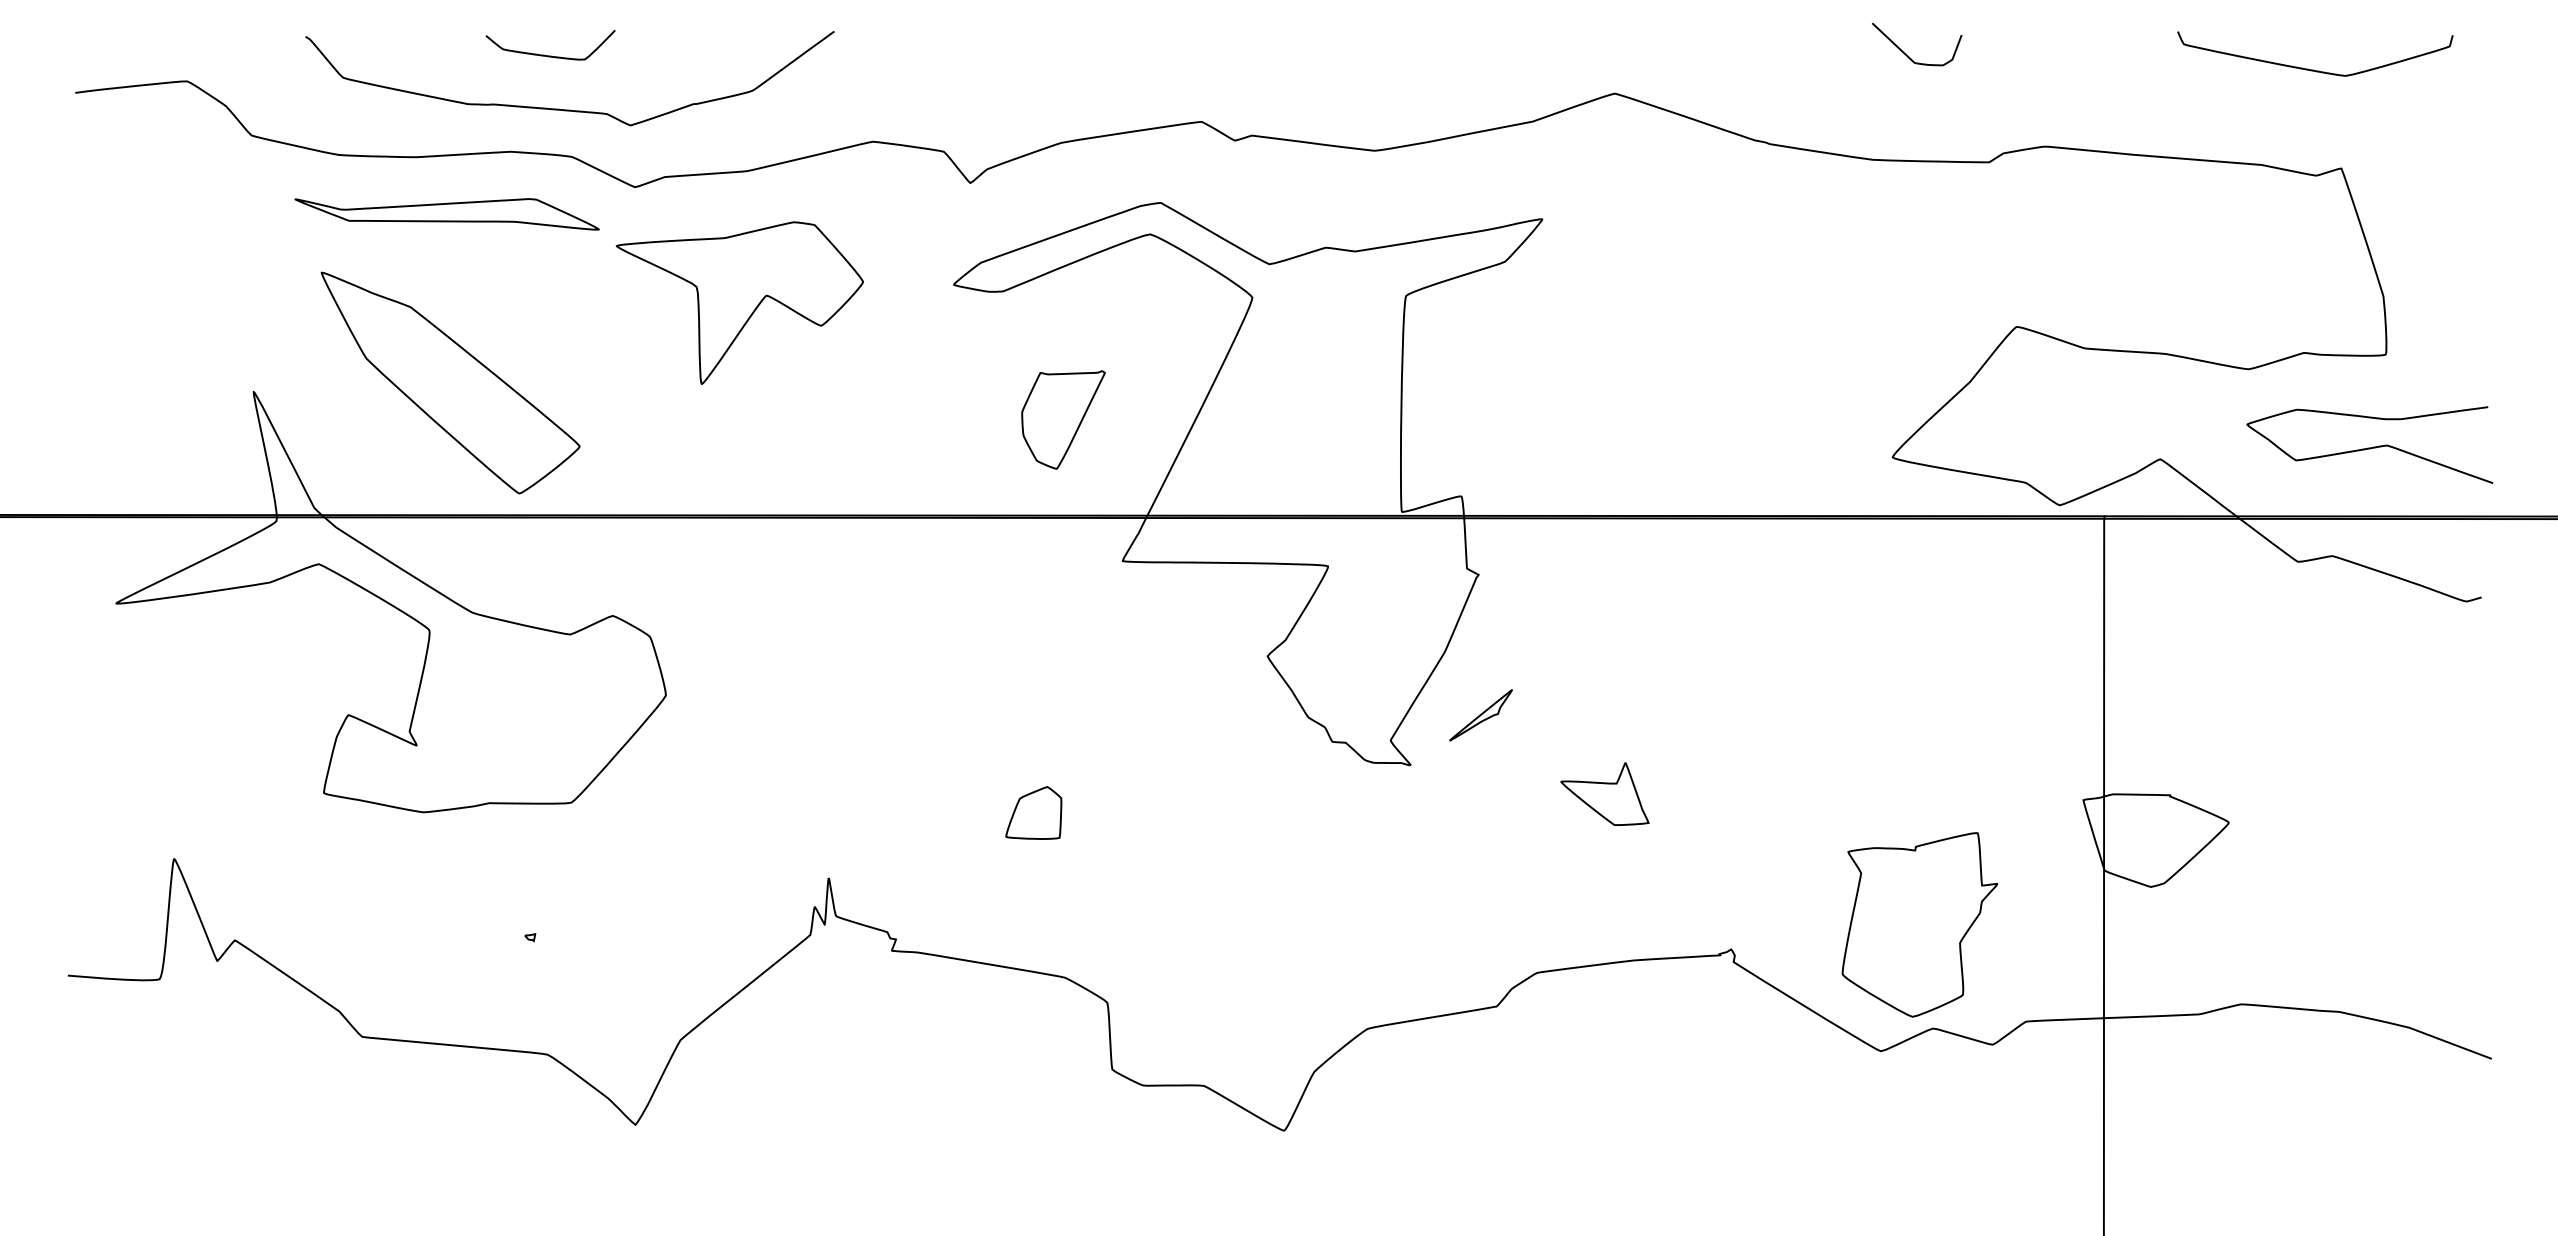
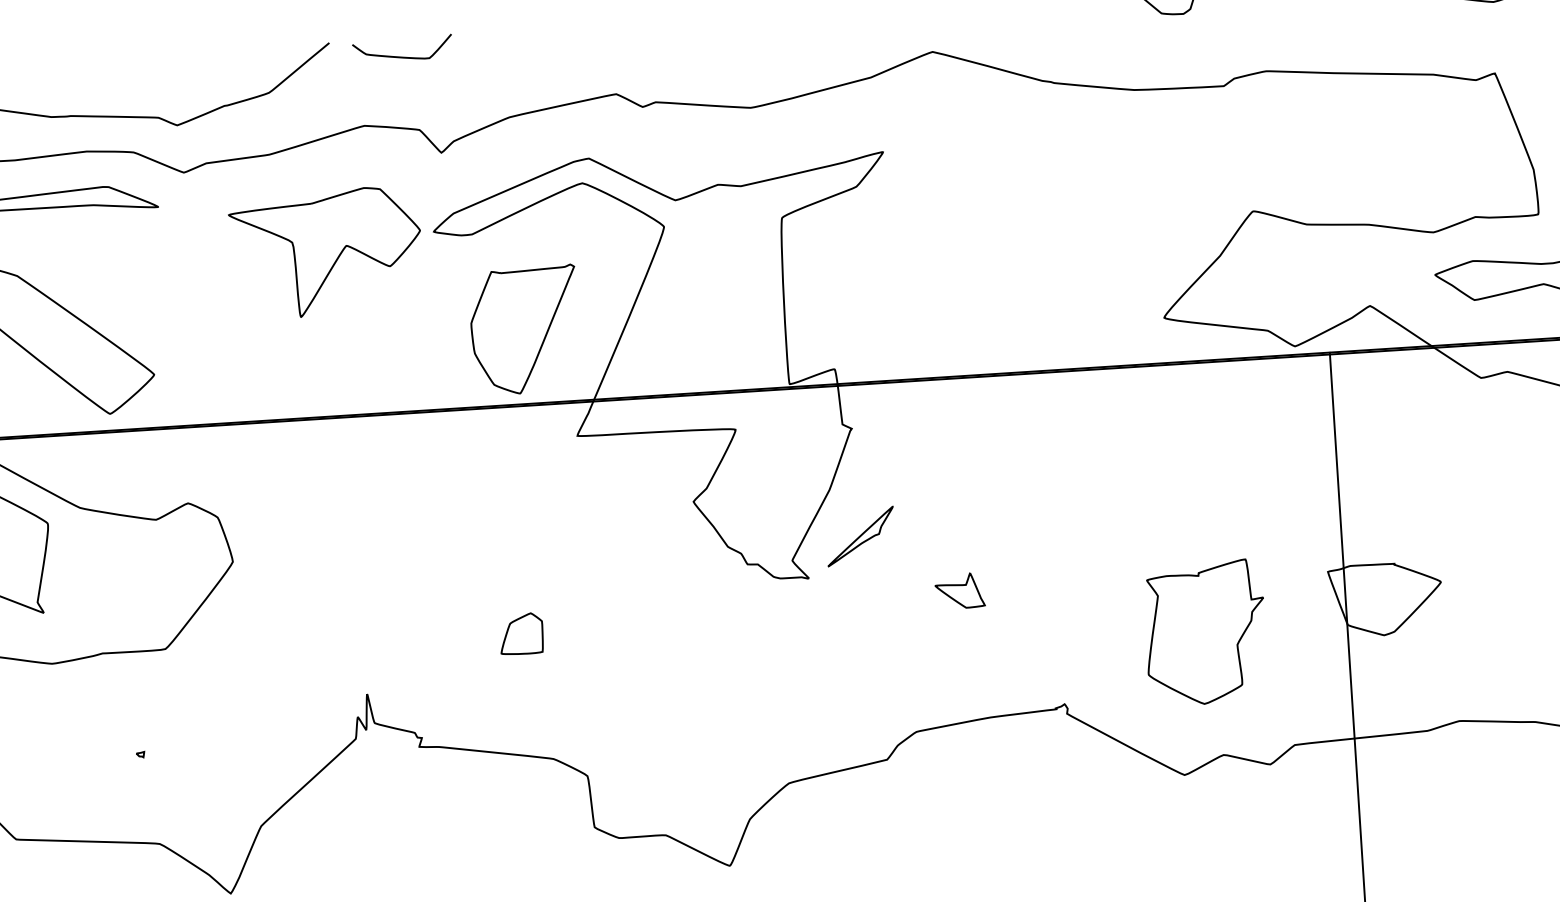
curve: (550, 55) -> (402, 56), moved
part: (739, 302) -> (326, 252), moved
part: (1063, 419) -> (524, 329), size x1.67
part: (1480, 715) -> (860, 536), size x1.43
part: (1605, 794) -> (960, 591), size x0.71
part: (1919, 924) -> (1205, 632), moved

